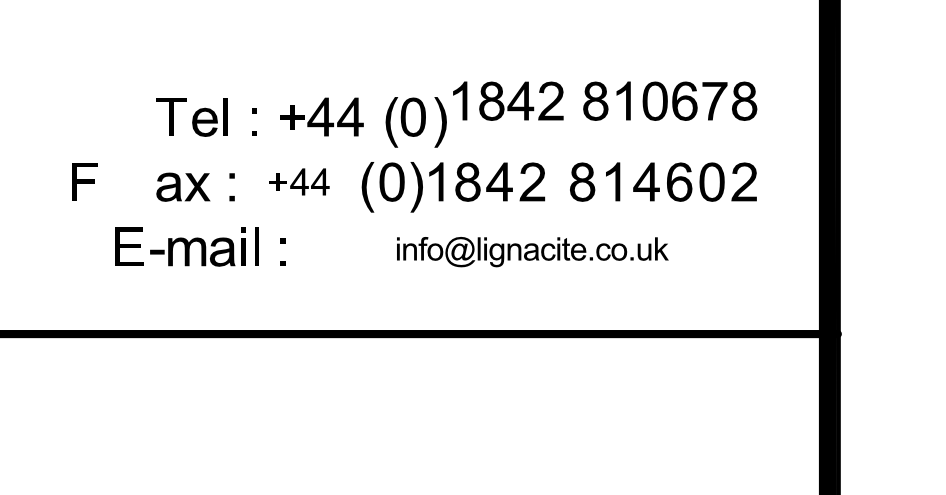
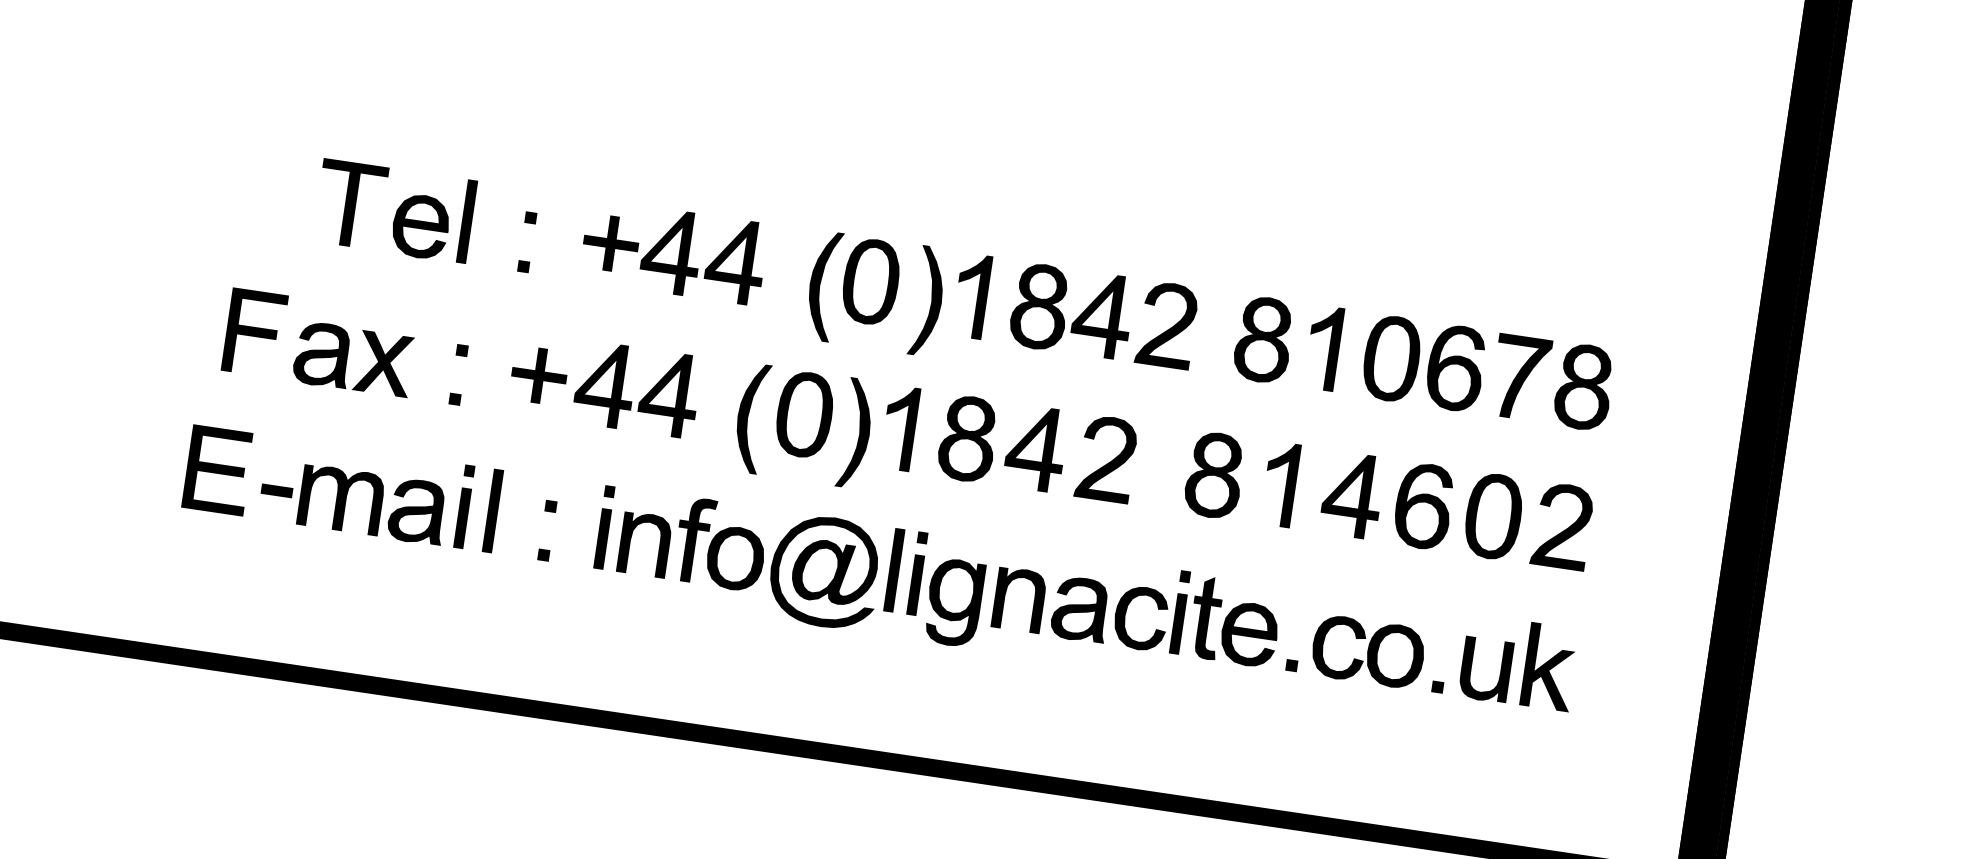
part: (605, 100) -> (1284, 341), moved
part: (84, 181) -> (254, 332), moved
part: (299, 181) -> (605, 383), size x1.43
part: (532, 251) -> (1084, 608), size x1.67

